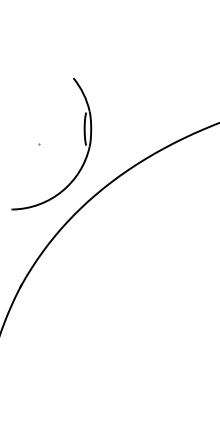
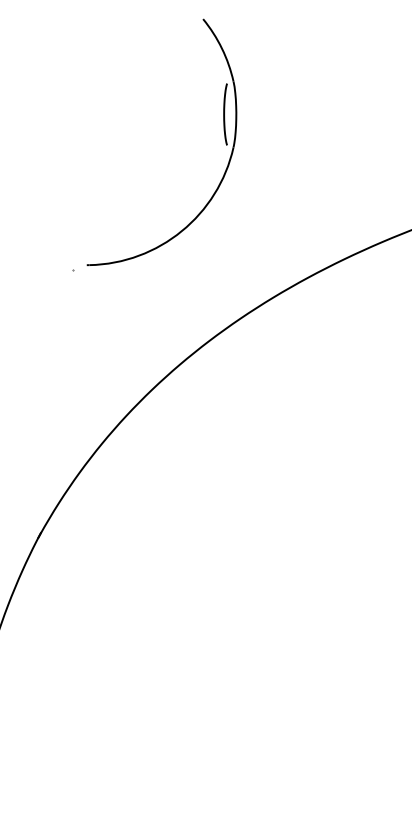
part: (84, 143) -> (223, 141), moved

